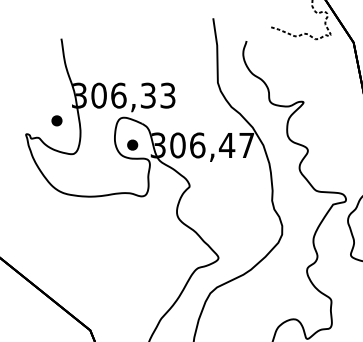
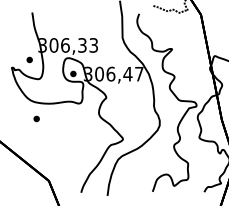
part: (68, 222) -> (36, 118), added

